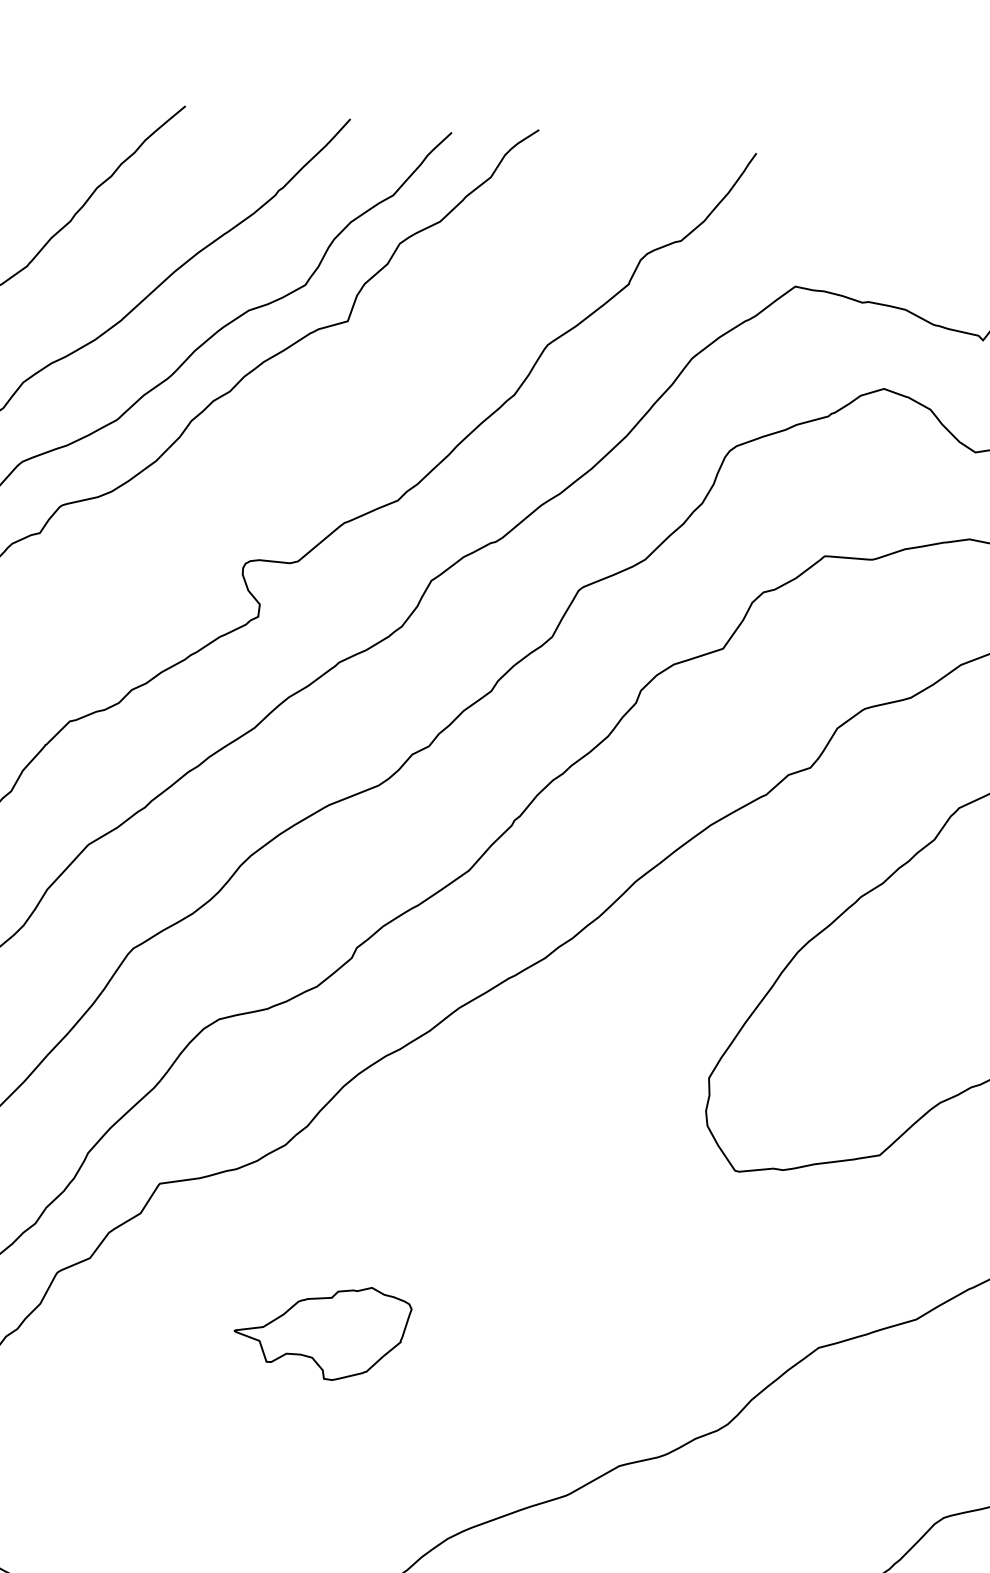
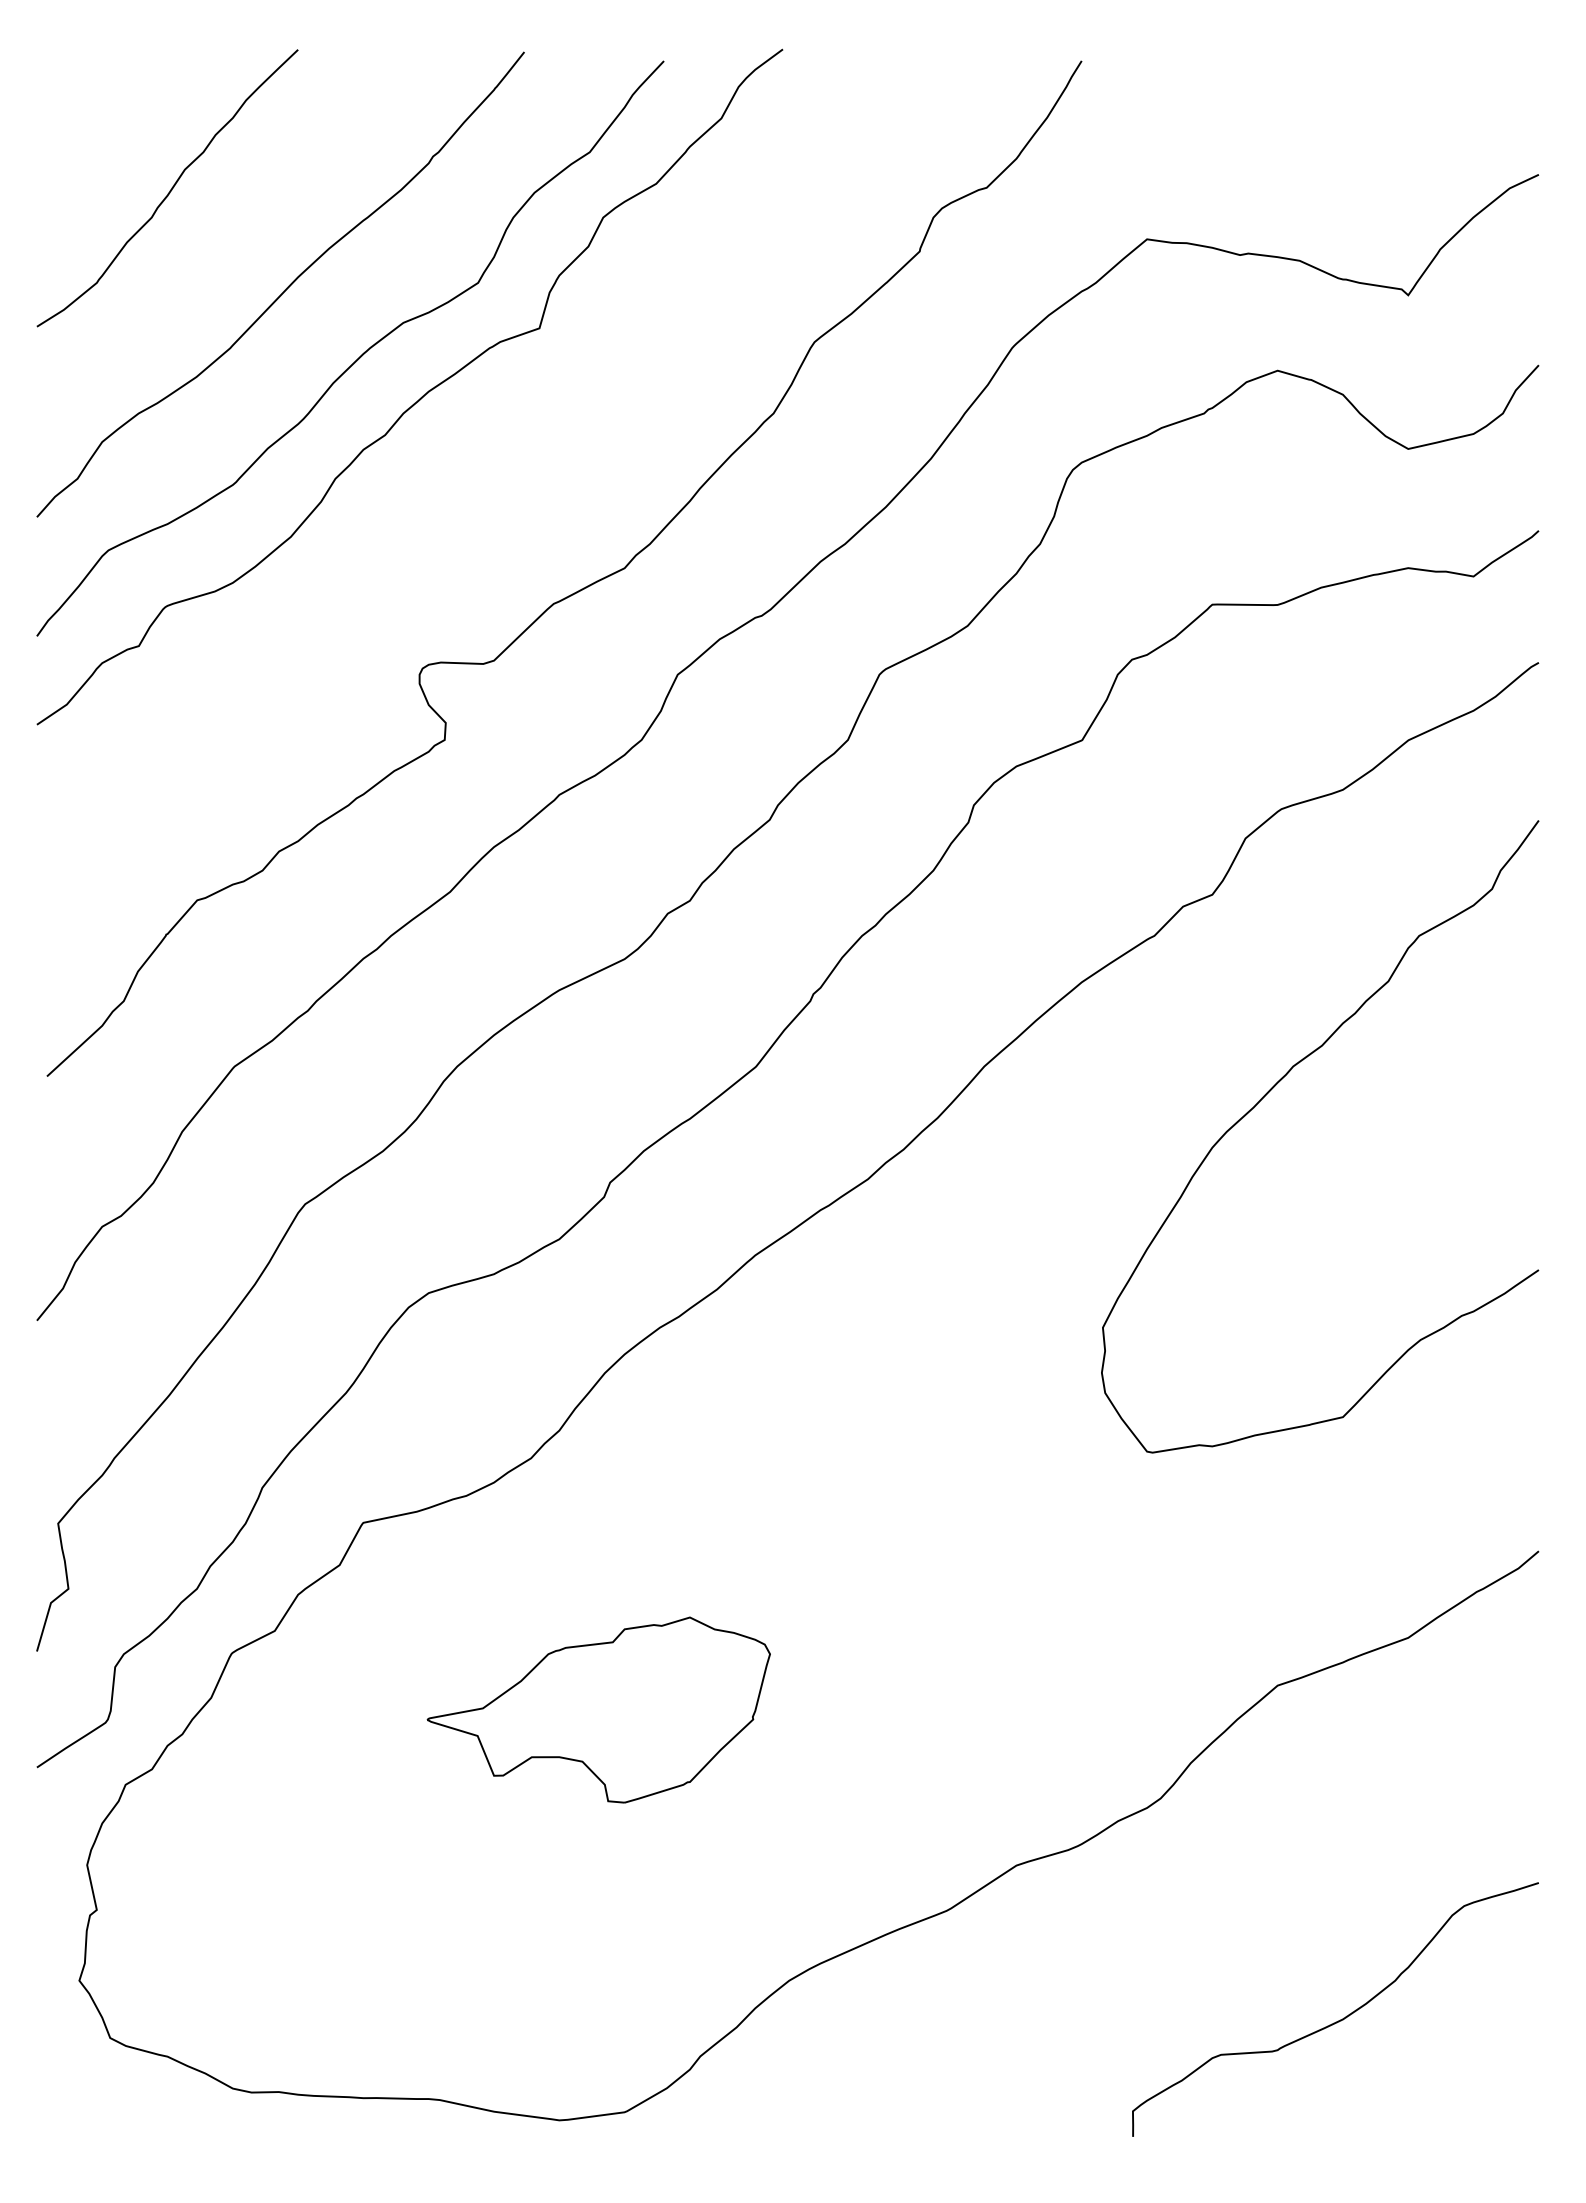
part: (322, 1331) -> (598, 1709), size x1.43

